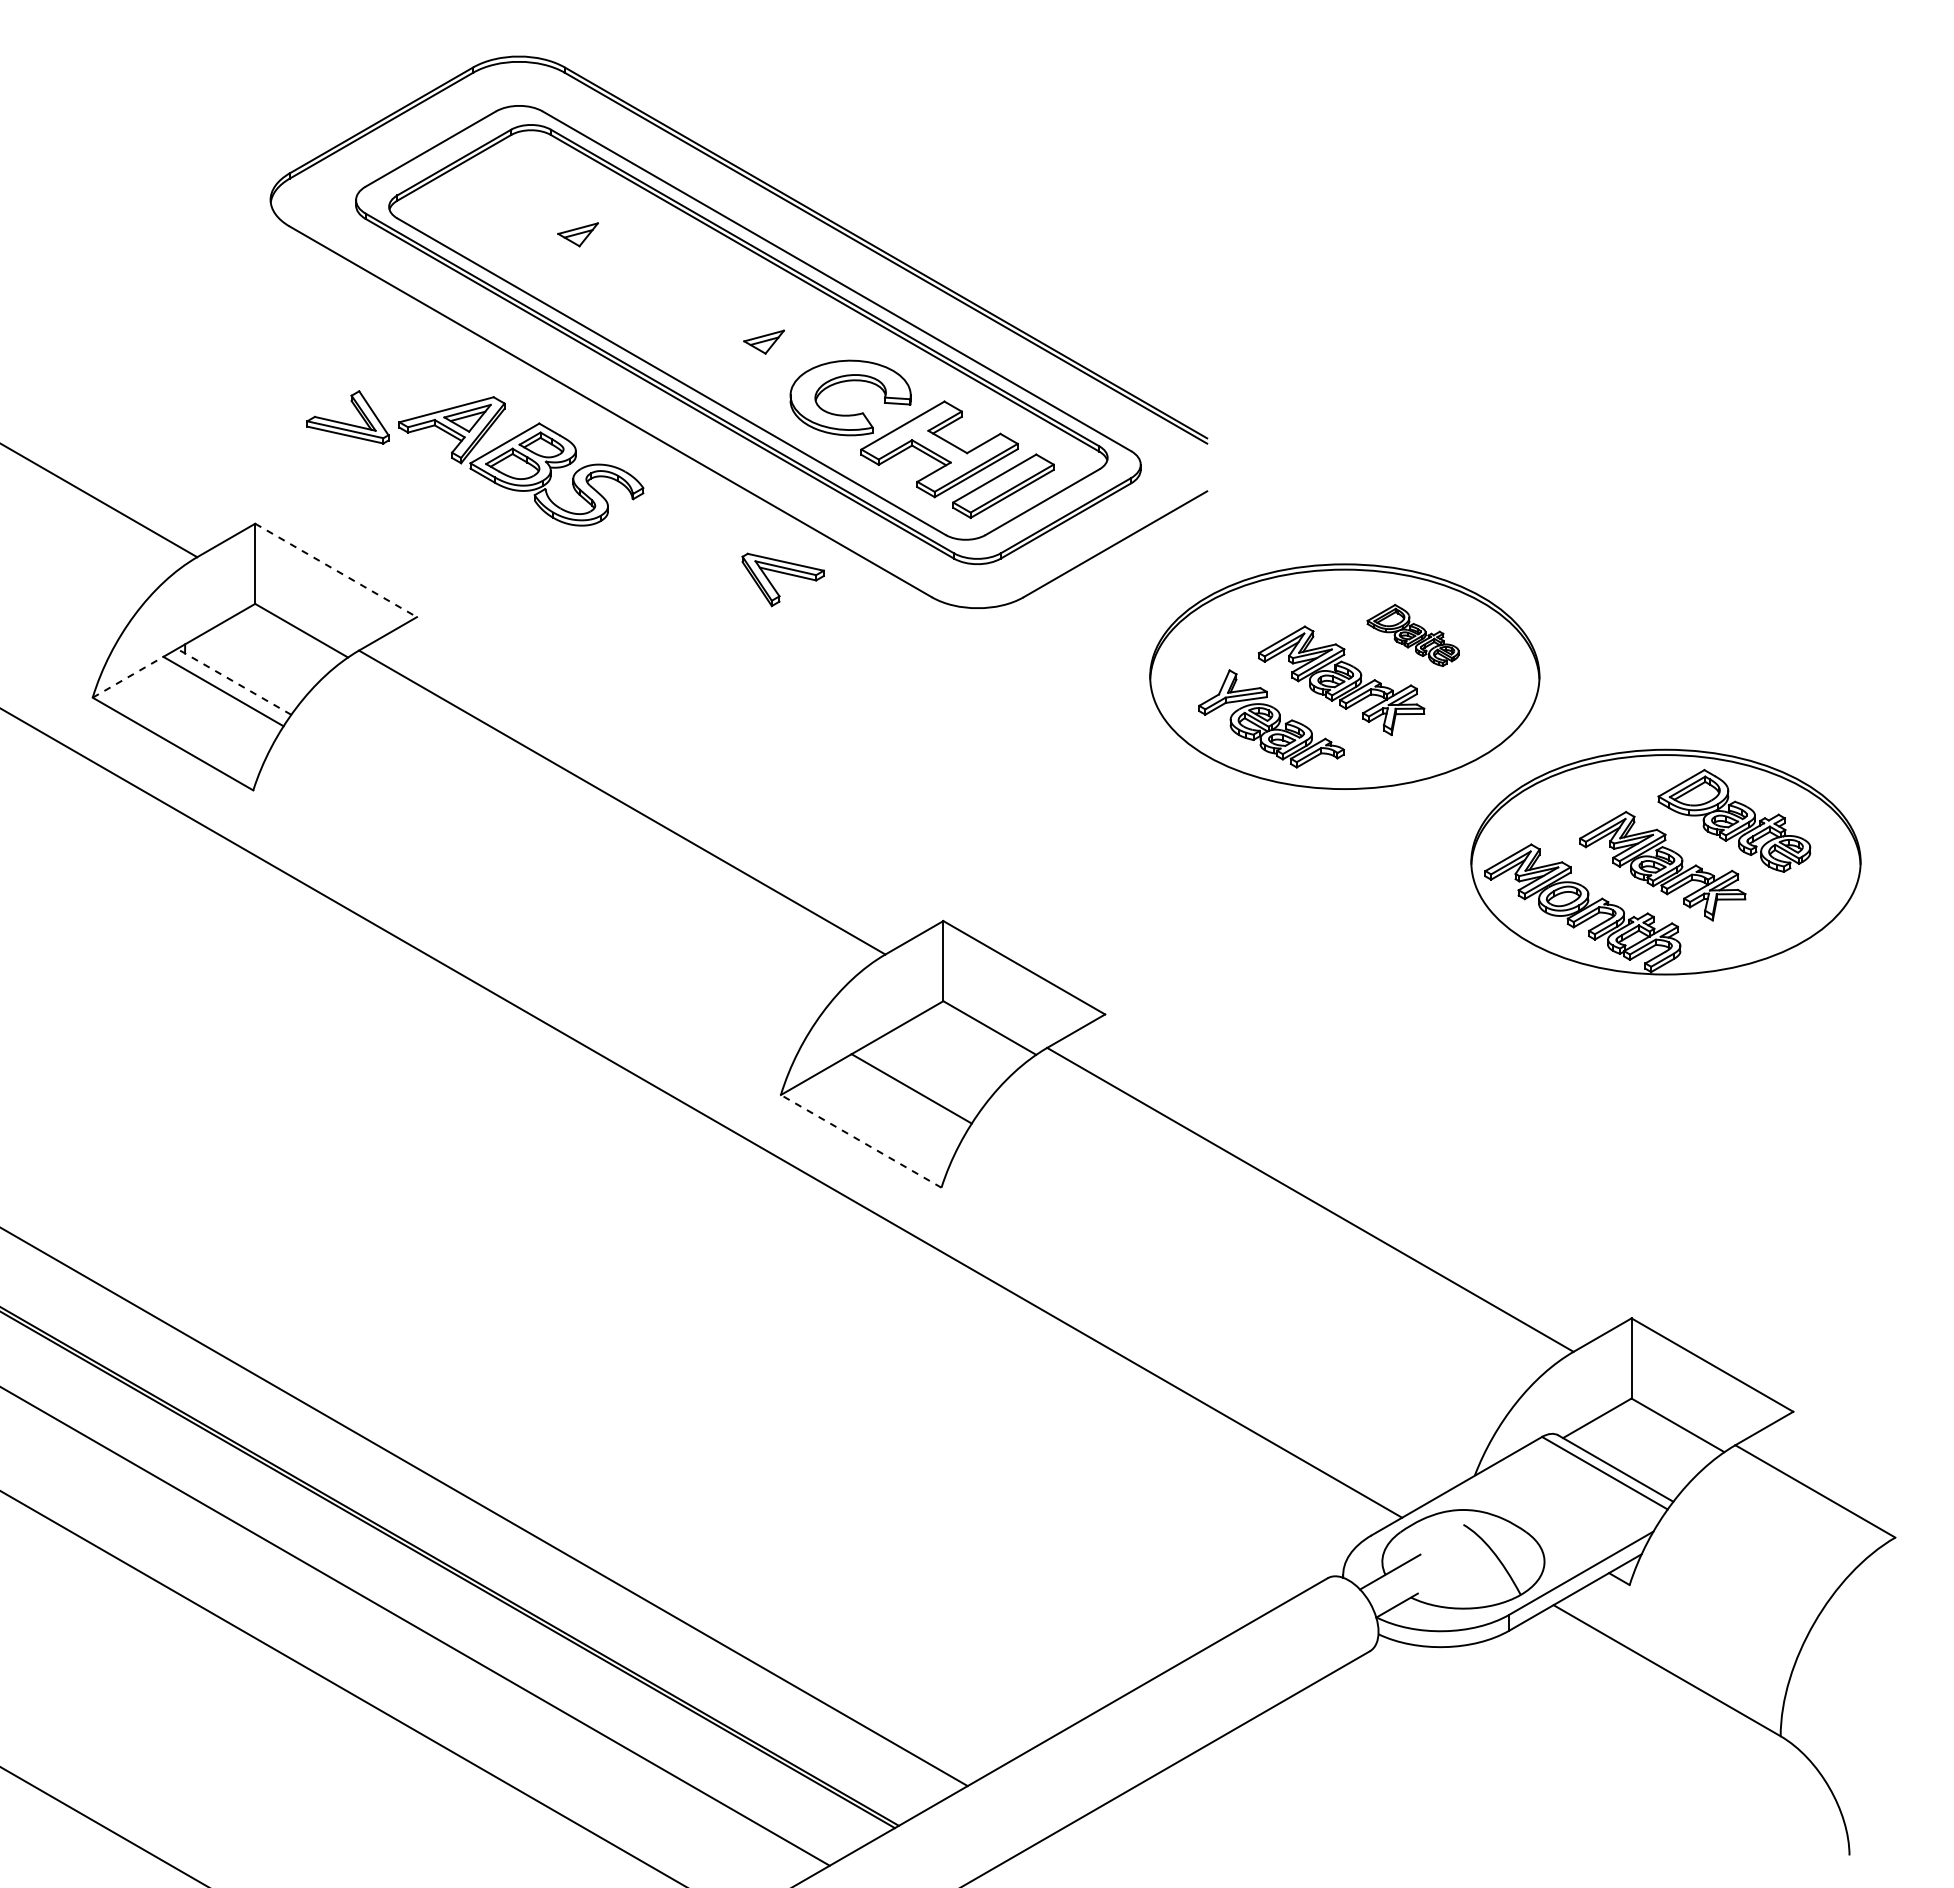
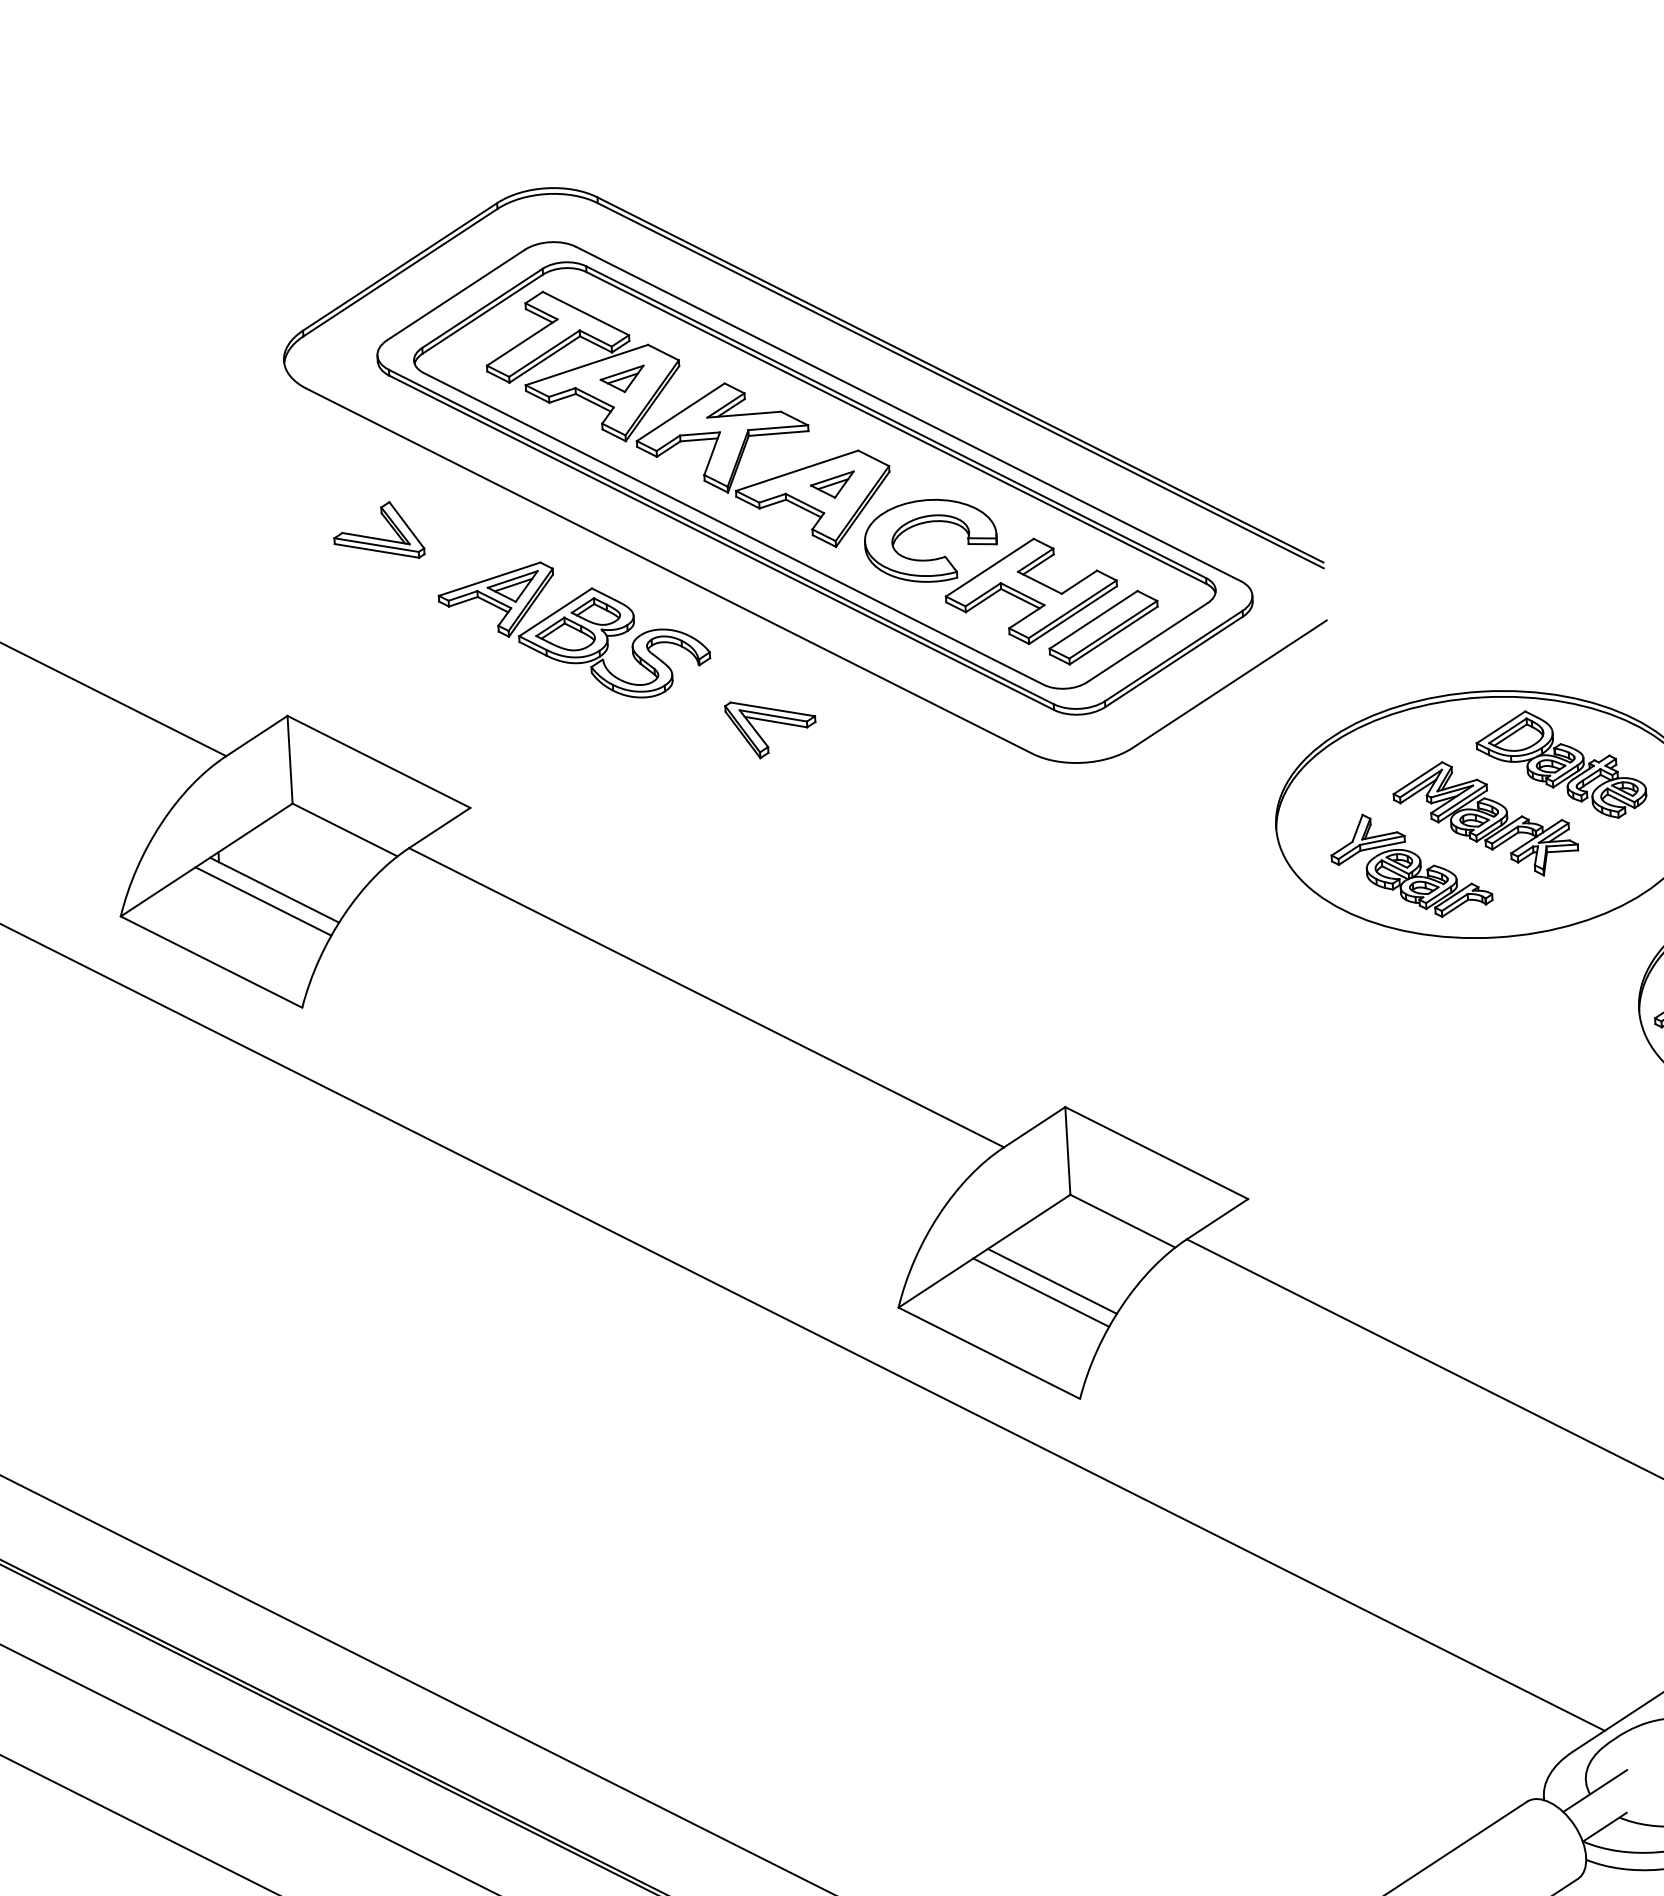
part: (635, 274) -> (687, 419), added
part: (347, 417) -> (378, 531), moved
line: (336, 570) -> (379, 761), dashed -> solid
part: (782, 579) -> (770, 728), moved
part: (1412, 635) -> (1560, 765), size x1.67
line: (128, 677) -> (158, 892), dashed -> solid
line: (234, 681) -> (274, 889), dashed -> solid
line: (922, 1079) -> (1052, 1281), added
line: (861, 1141) -> (989, 1353), dashed -> solid

